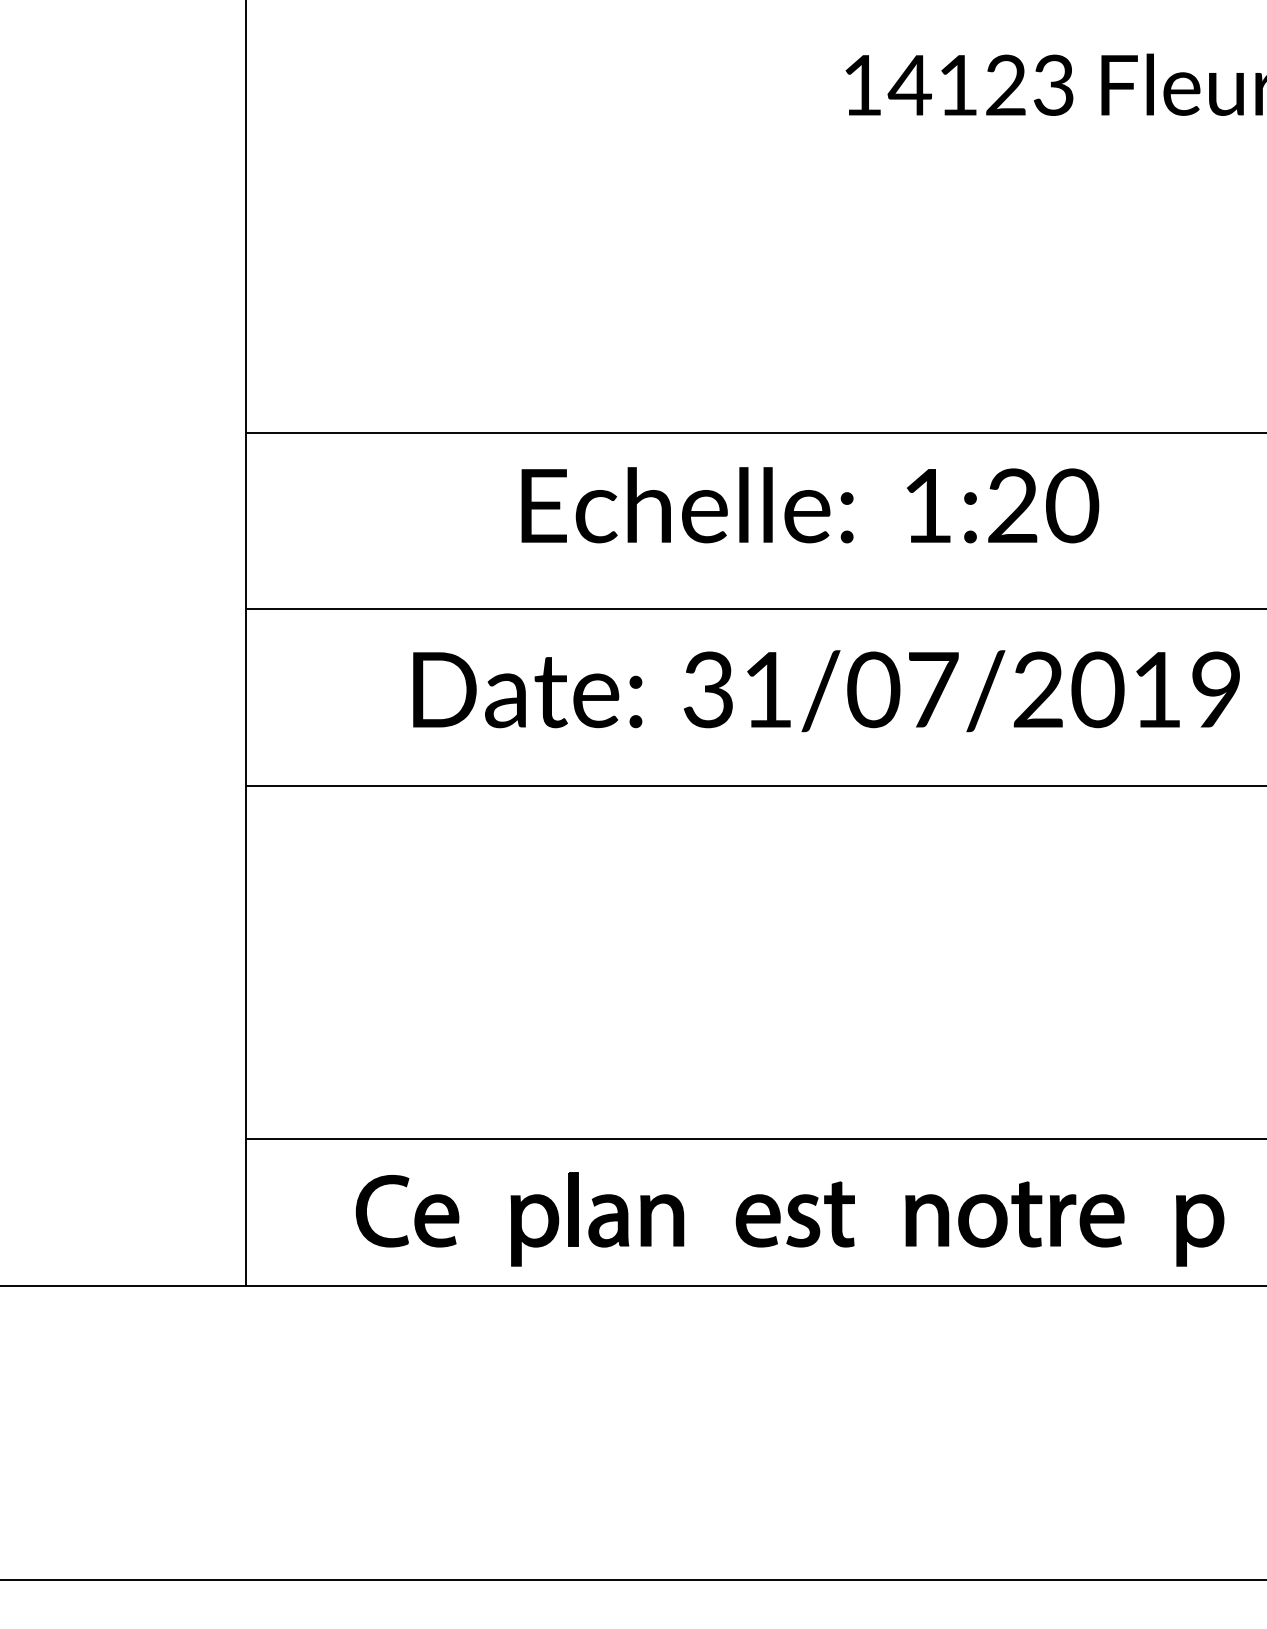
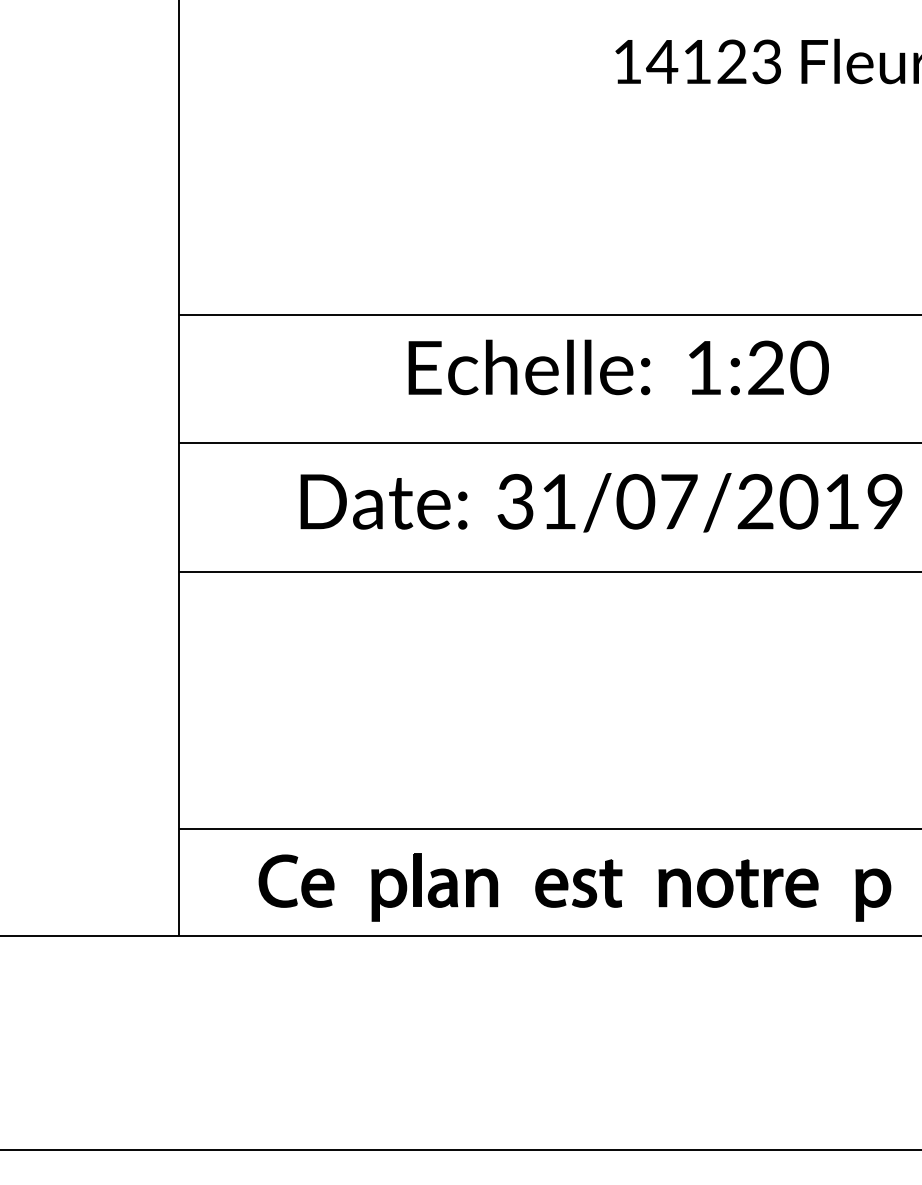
text: (810, 505) -> (618, 367), moved

